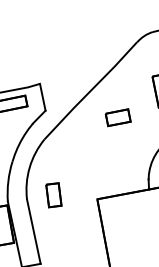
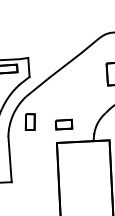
part: (117, 117) -> (63, 124), moved
part: (52, 194) -> (29, 121), moved

